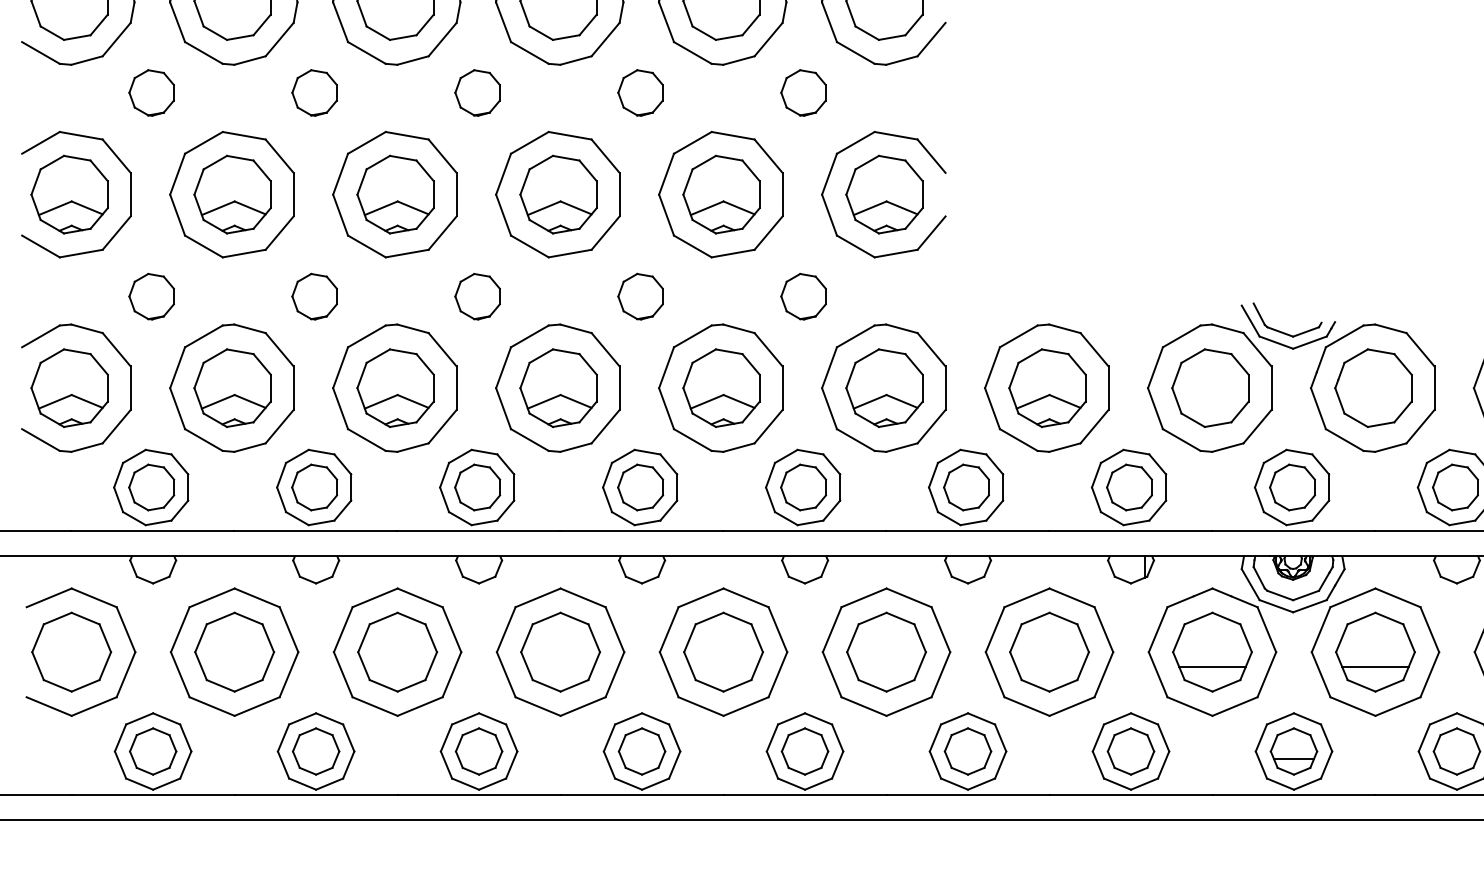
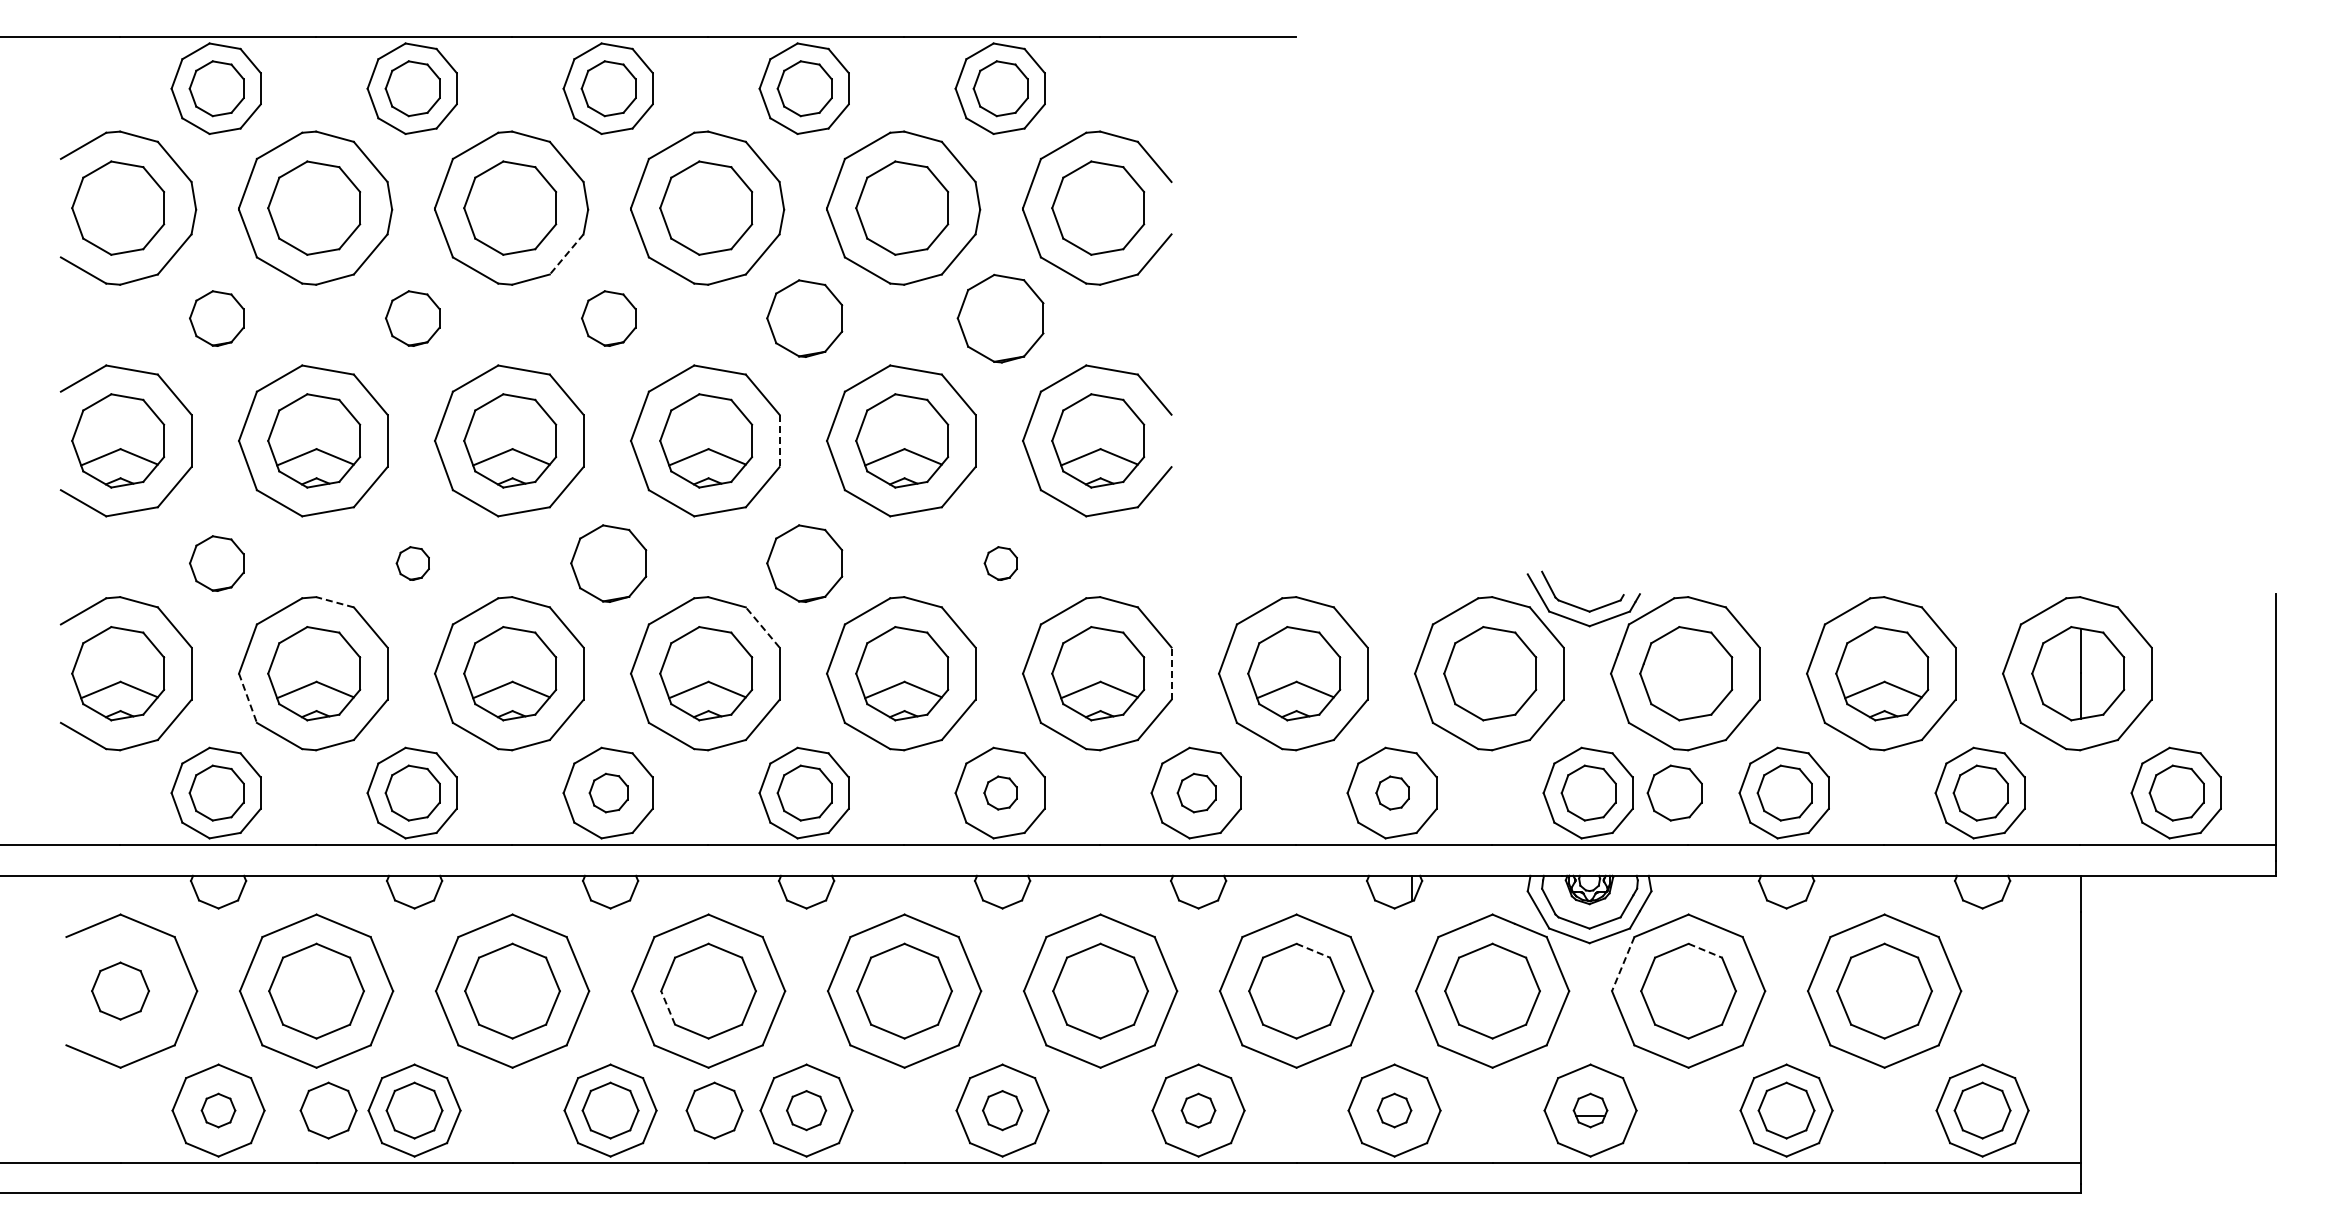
line: (442, 39) -> (566, 254), solid -> dashed
part: (640, 92) -> (804, 318), size x1.4
part: (803, 92) -> (1000, 318), size x1.6
line: (619, 195) -> (779, 441), solid -> dashed
part: (314, 296) -> (412, 563), size x0.6
part: (477, 296) -> (608, 563), size x1.4
part: (640, 296) -> (804, 563), size x1.4
part: (803, 296) -> (1000, 563), size x0.6
line: (250, 329) -> (335, 602), solid -> dashed
line: (605, 349) -> (762, 627), solid -> dashed
line: (945, 388) -> (1171, 673), solid -> dashed
line: (178, 408) -> (248, 698), solid -> dashed
part: (477, 487) -> (608, 792), size x0.7
part: (803, 487) -> (1000, 792), size x0.6
part: (966, 487) -> (1196, 792), size x0.7
part: (1129, 487) -> (1392, 792), size x0.6
part: (1363, 487) -> (1674, 792), added
line: (1063, 618) -> (1313, 950), solid -> dashed
line: (1389, 618) -> (1705, 950), solid -> dashed
line: (1321, 630) -> (1623, 964), solid -> dashed
part: (71, 651) -> (120, 990), size x0.6
line: (526, 665) -> (667, 1007), solid -> dashed
line: (1212, 667) -> (1492, 1009), removed
line: (1375, 667) -> (1688, 1009), removed
part: (153, 751) -> (218, 1110), size x0.6
part: (244, 751) -> (328, 1110), added
part: (565, 751) -> (714, 1110), added
part: (642, 751) -> (806, 1110), size x0.7
part: (805, 751) -> (1002, 1110), size x0.7
part: (967, 751) -> (1198, 1110), size x0.6
part: (1130, 751) -> (1394, 1110), size x0.6
part: (1293, 751) -> (1590, 1110), size x0.6

